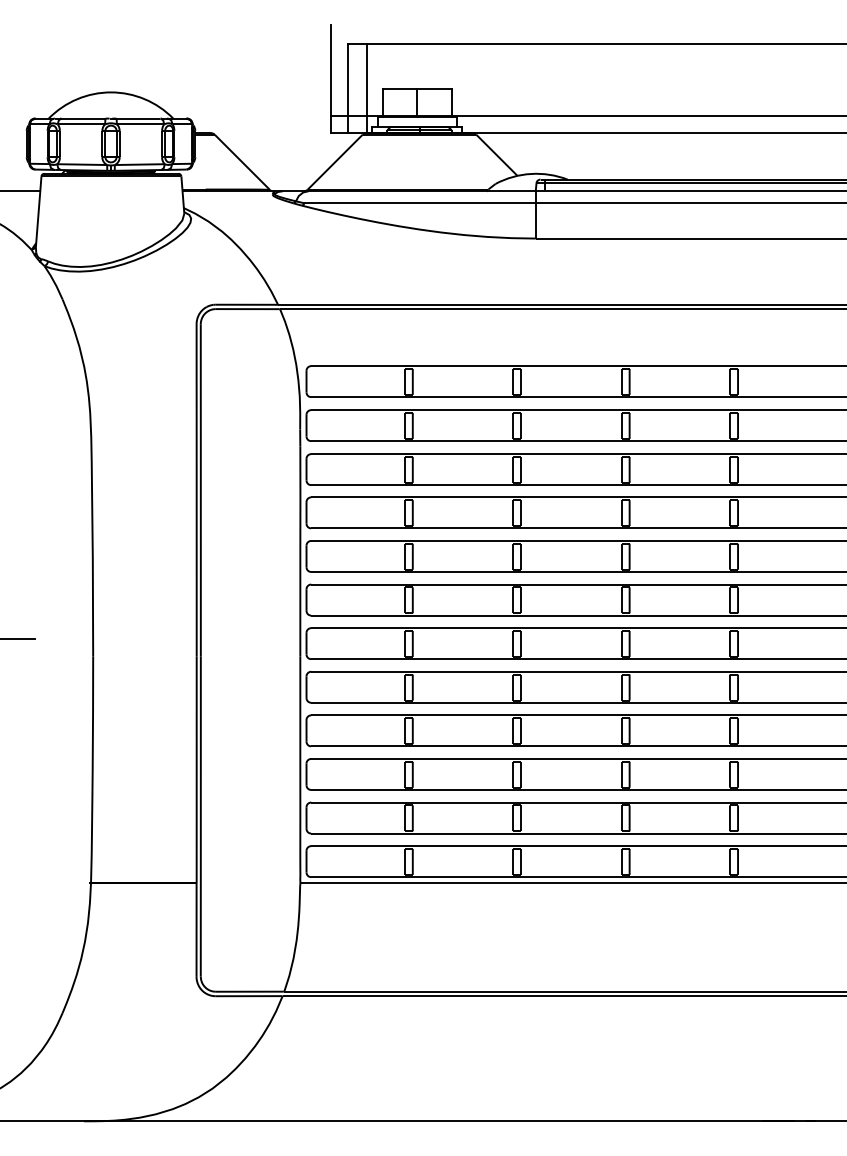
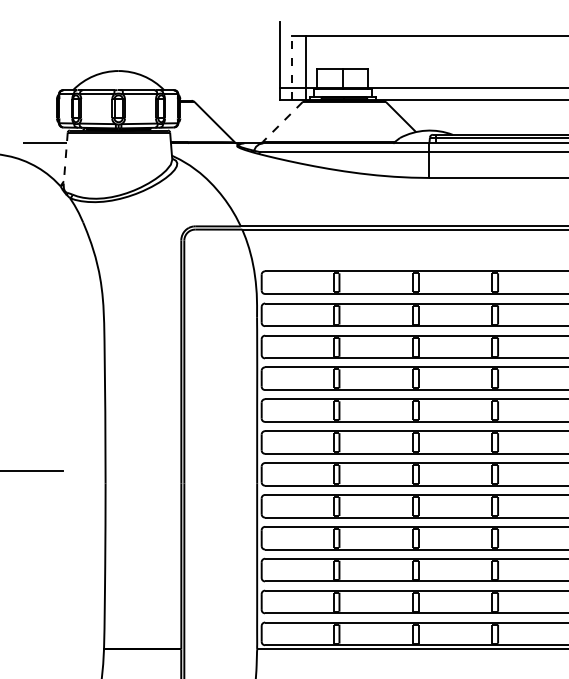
line: (348, 88) -> (292, 68), solid -> dashed
line: (335, 162) -> (282, 122), solid -> dashed
line: (38, 212) -> (65, 158), solid -> dashed

